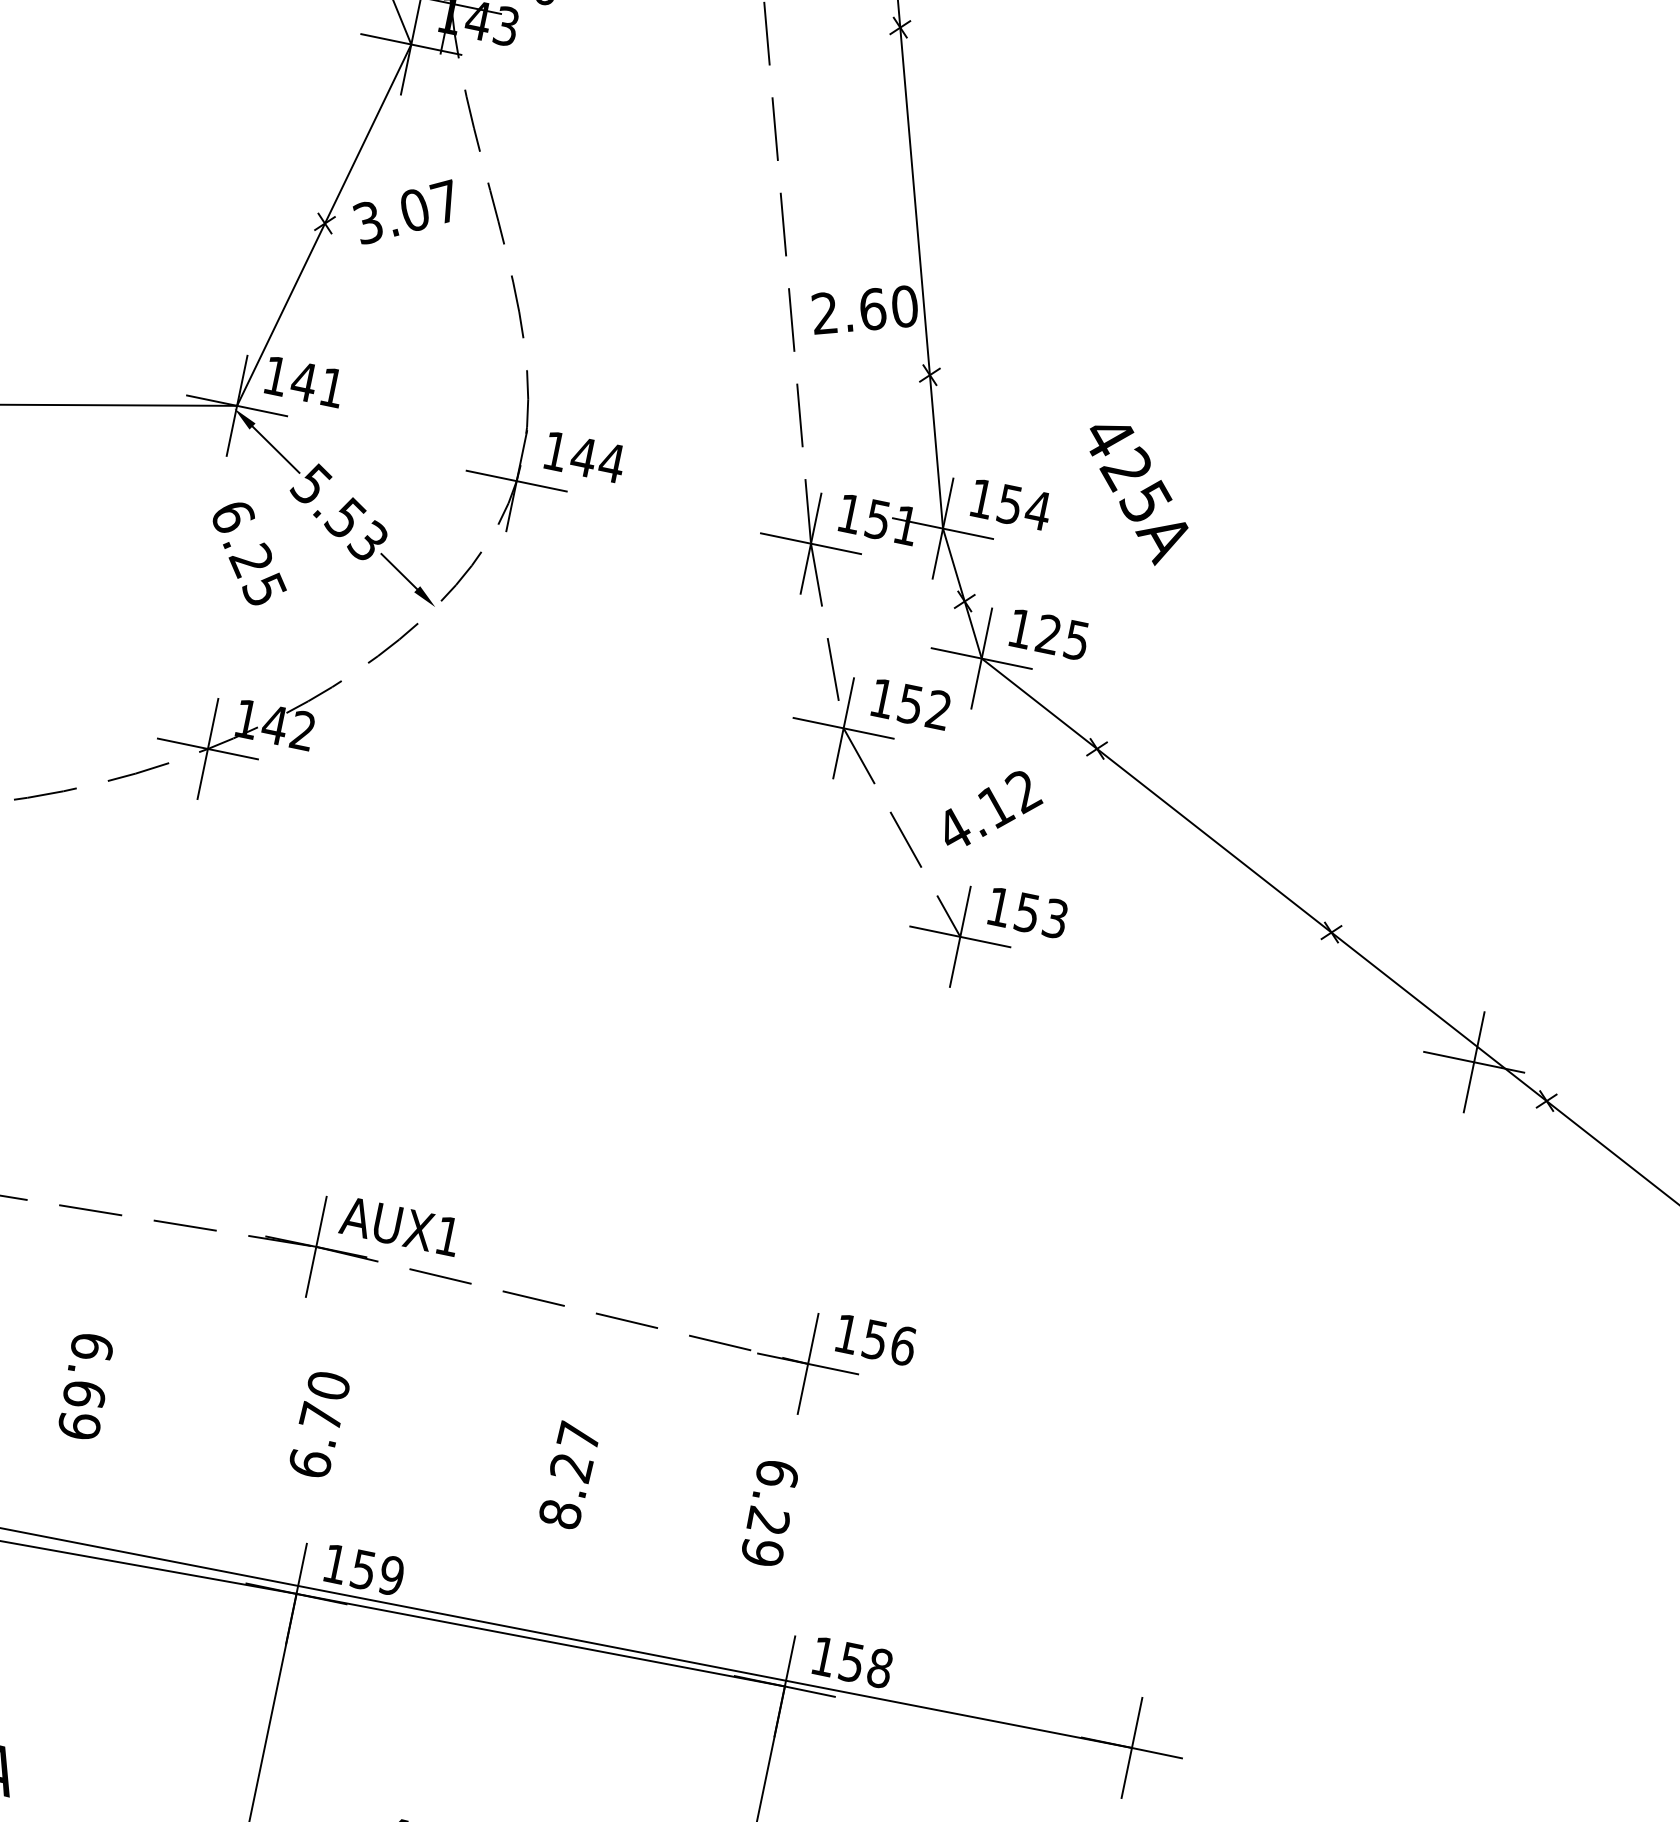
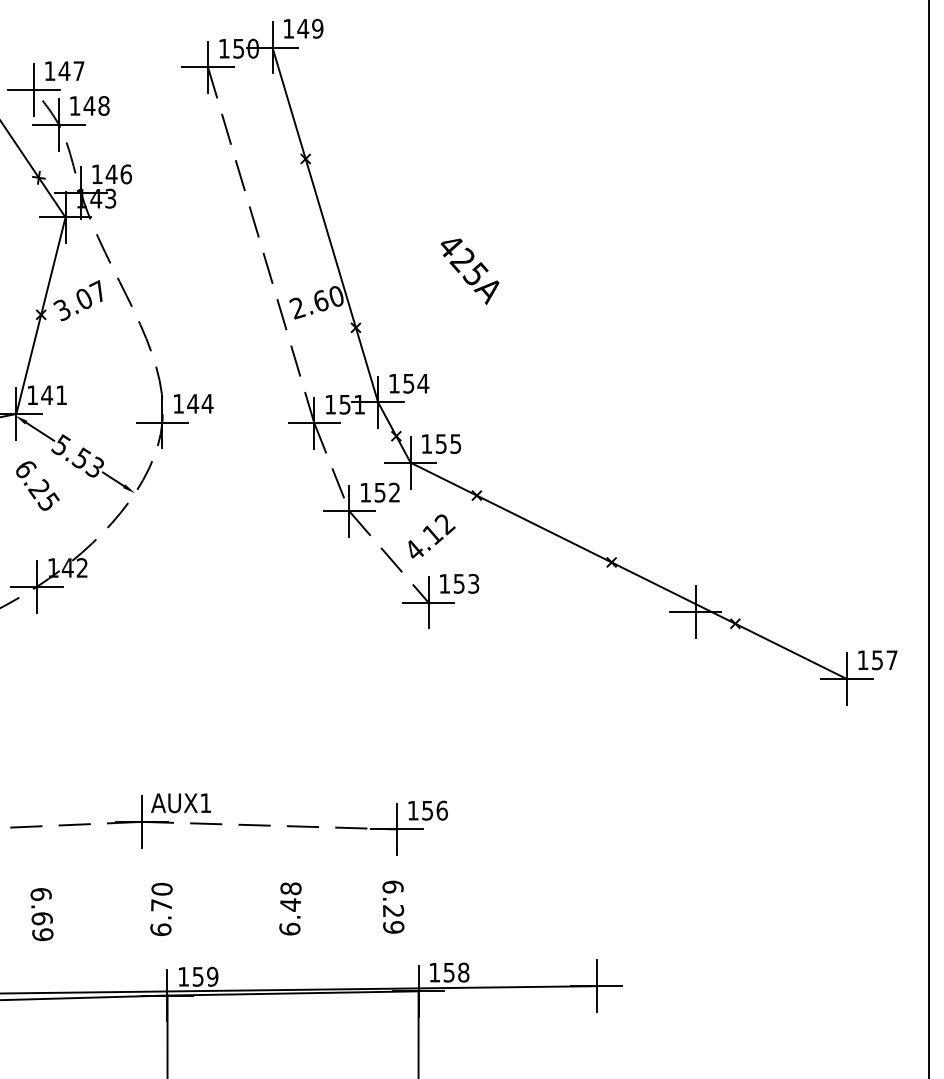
text: (1134, 493) -> (469, 271), moved
text: (1047, 633) -> (440, 443), 125 -> 155
text: (569, 1474) -> (290, 908), 8.27 -> 6.48

